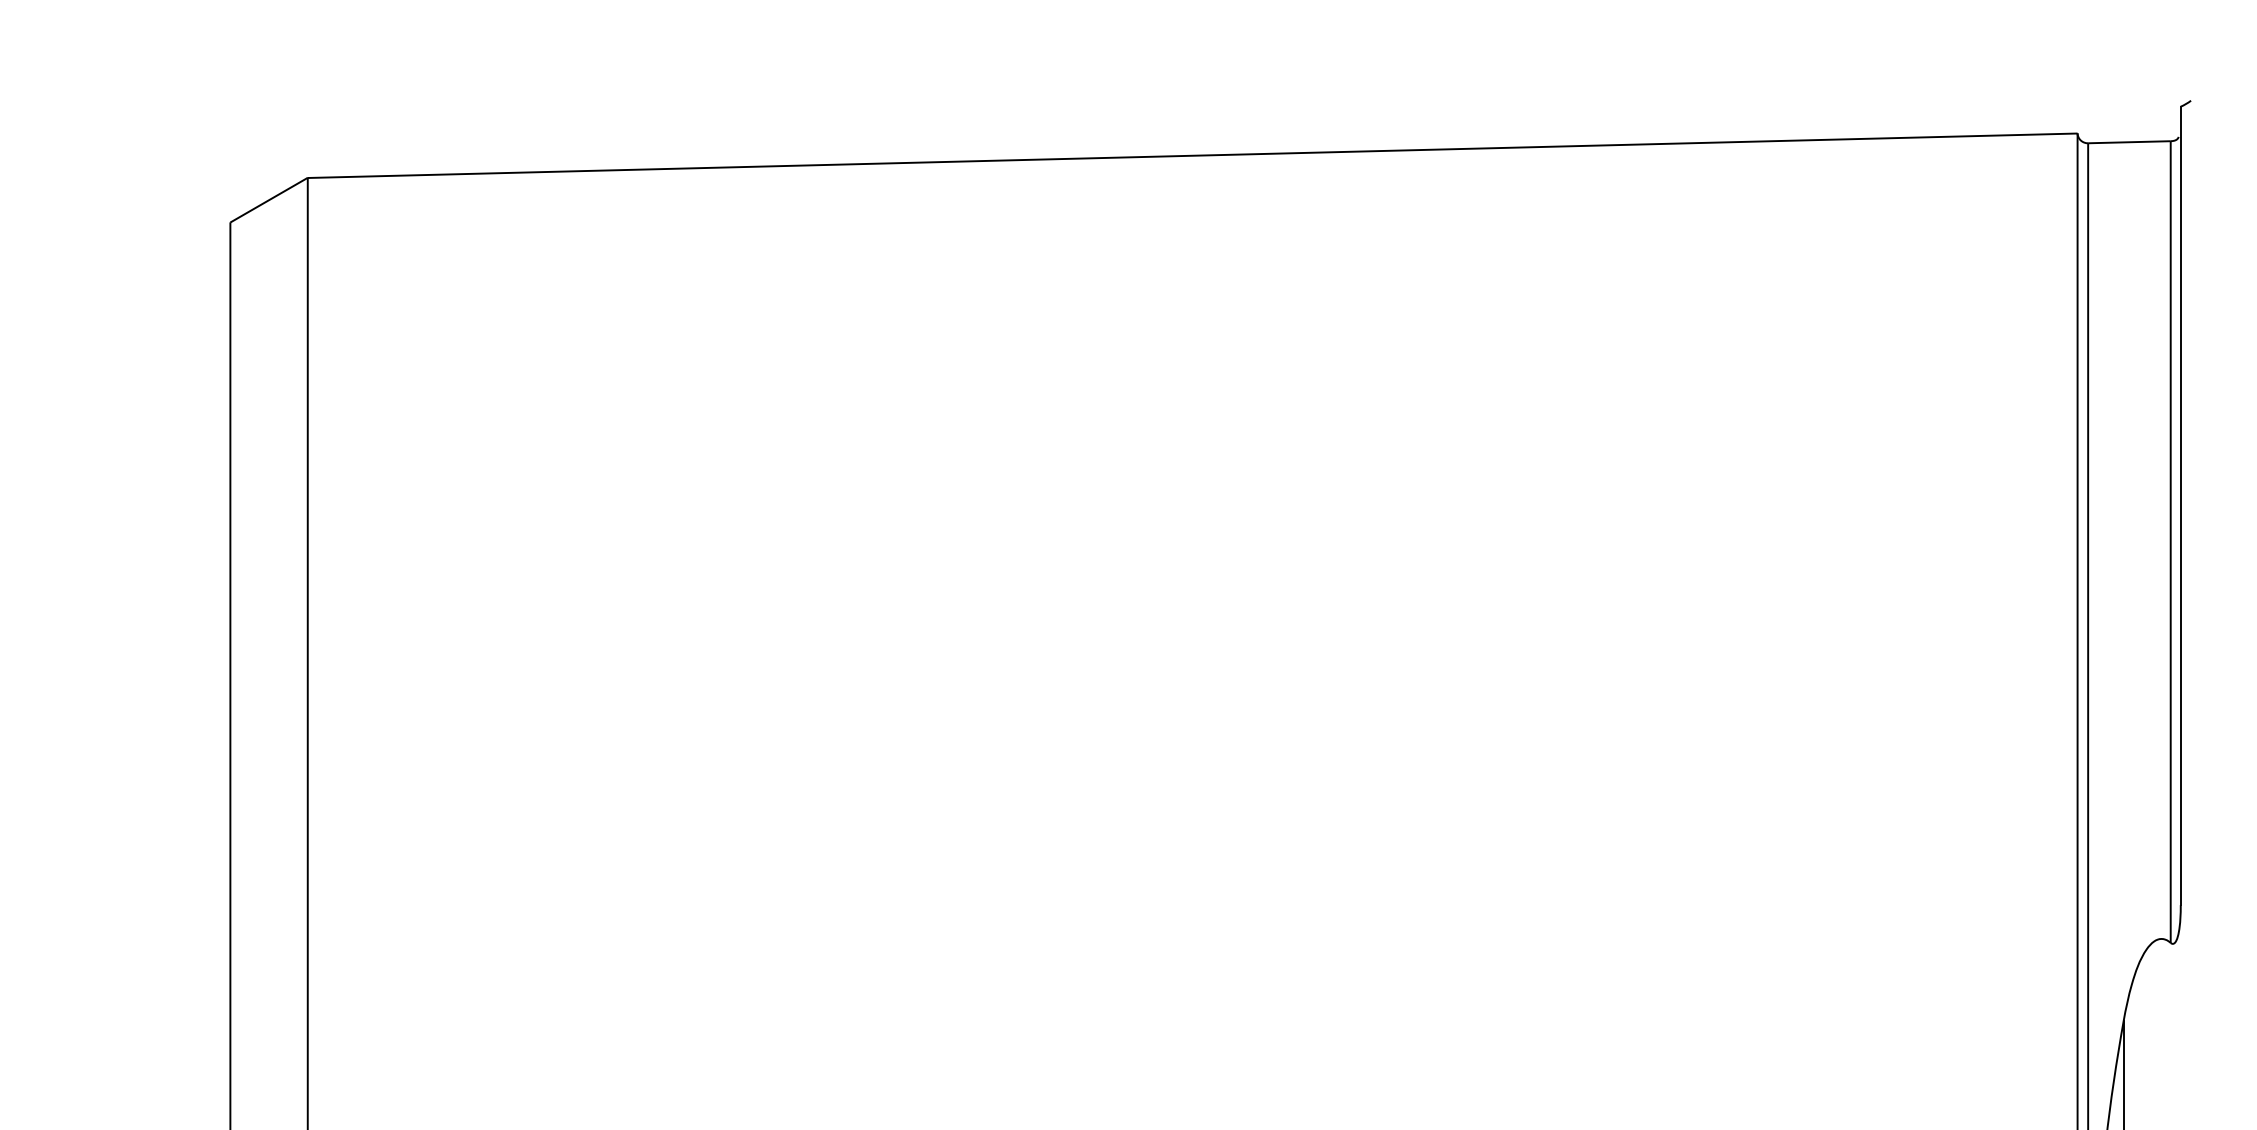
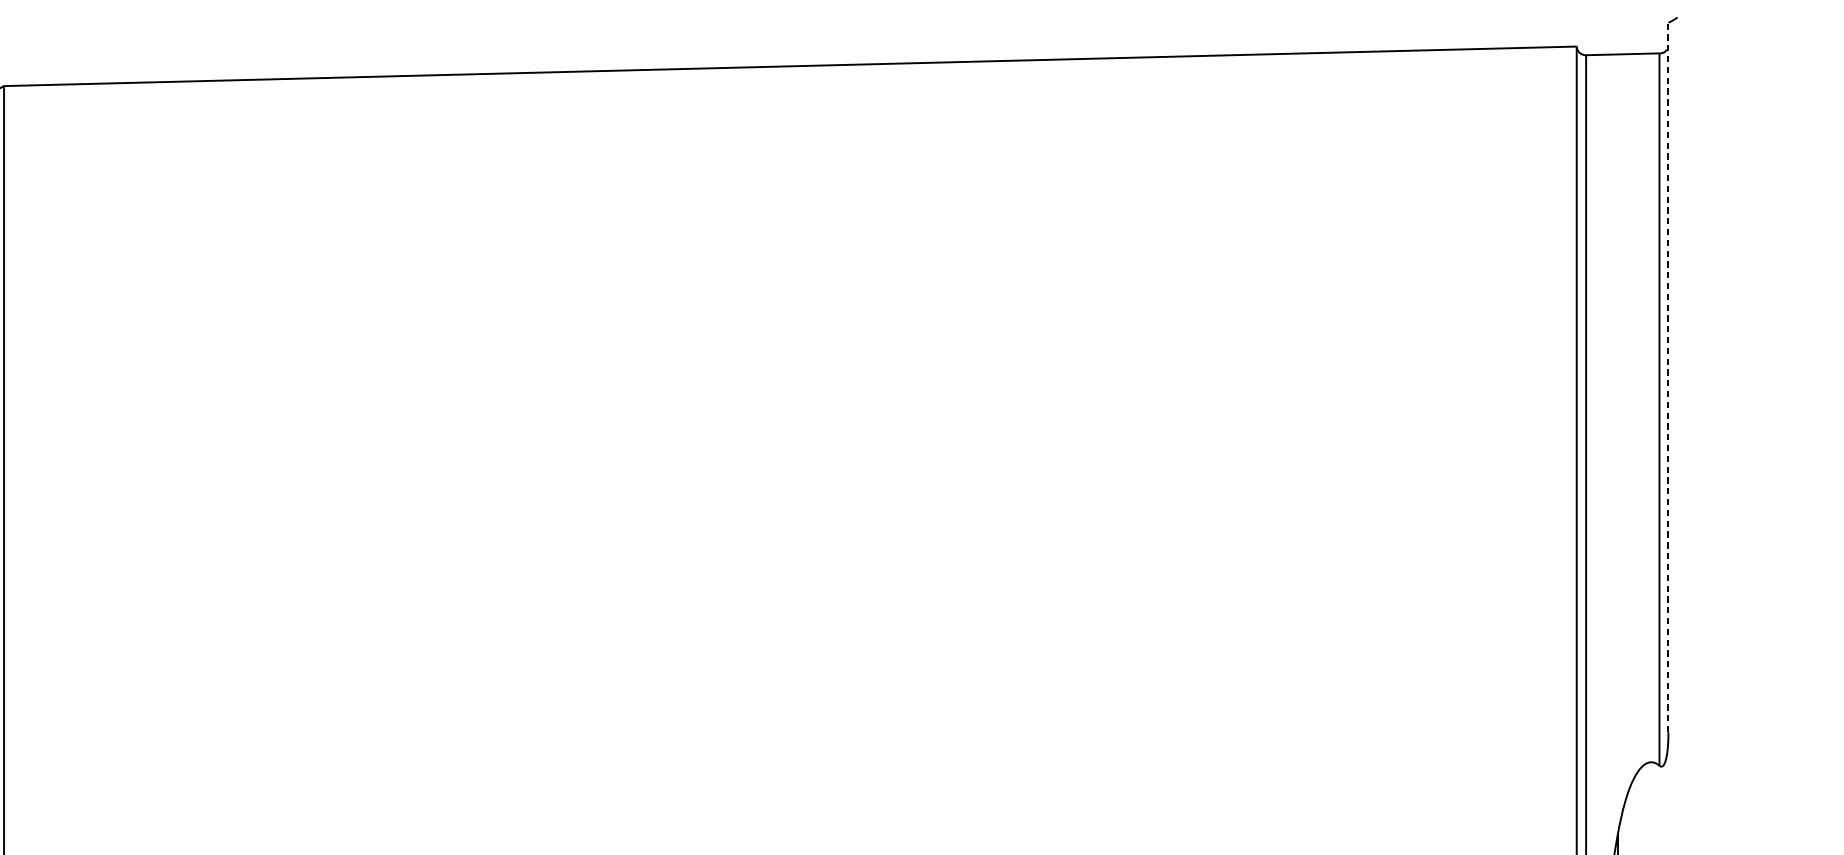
line: (2180, 505) -> (1668, 377), solid -> dashed

